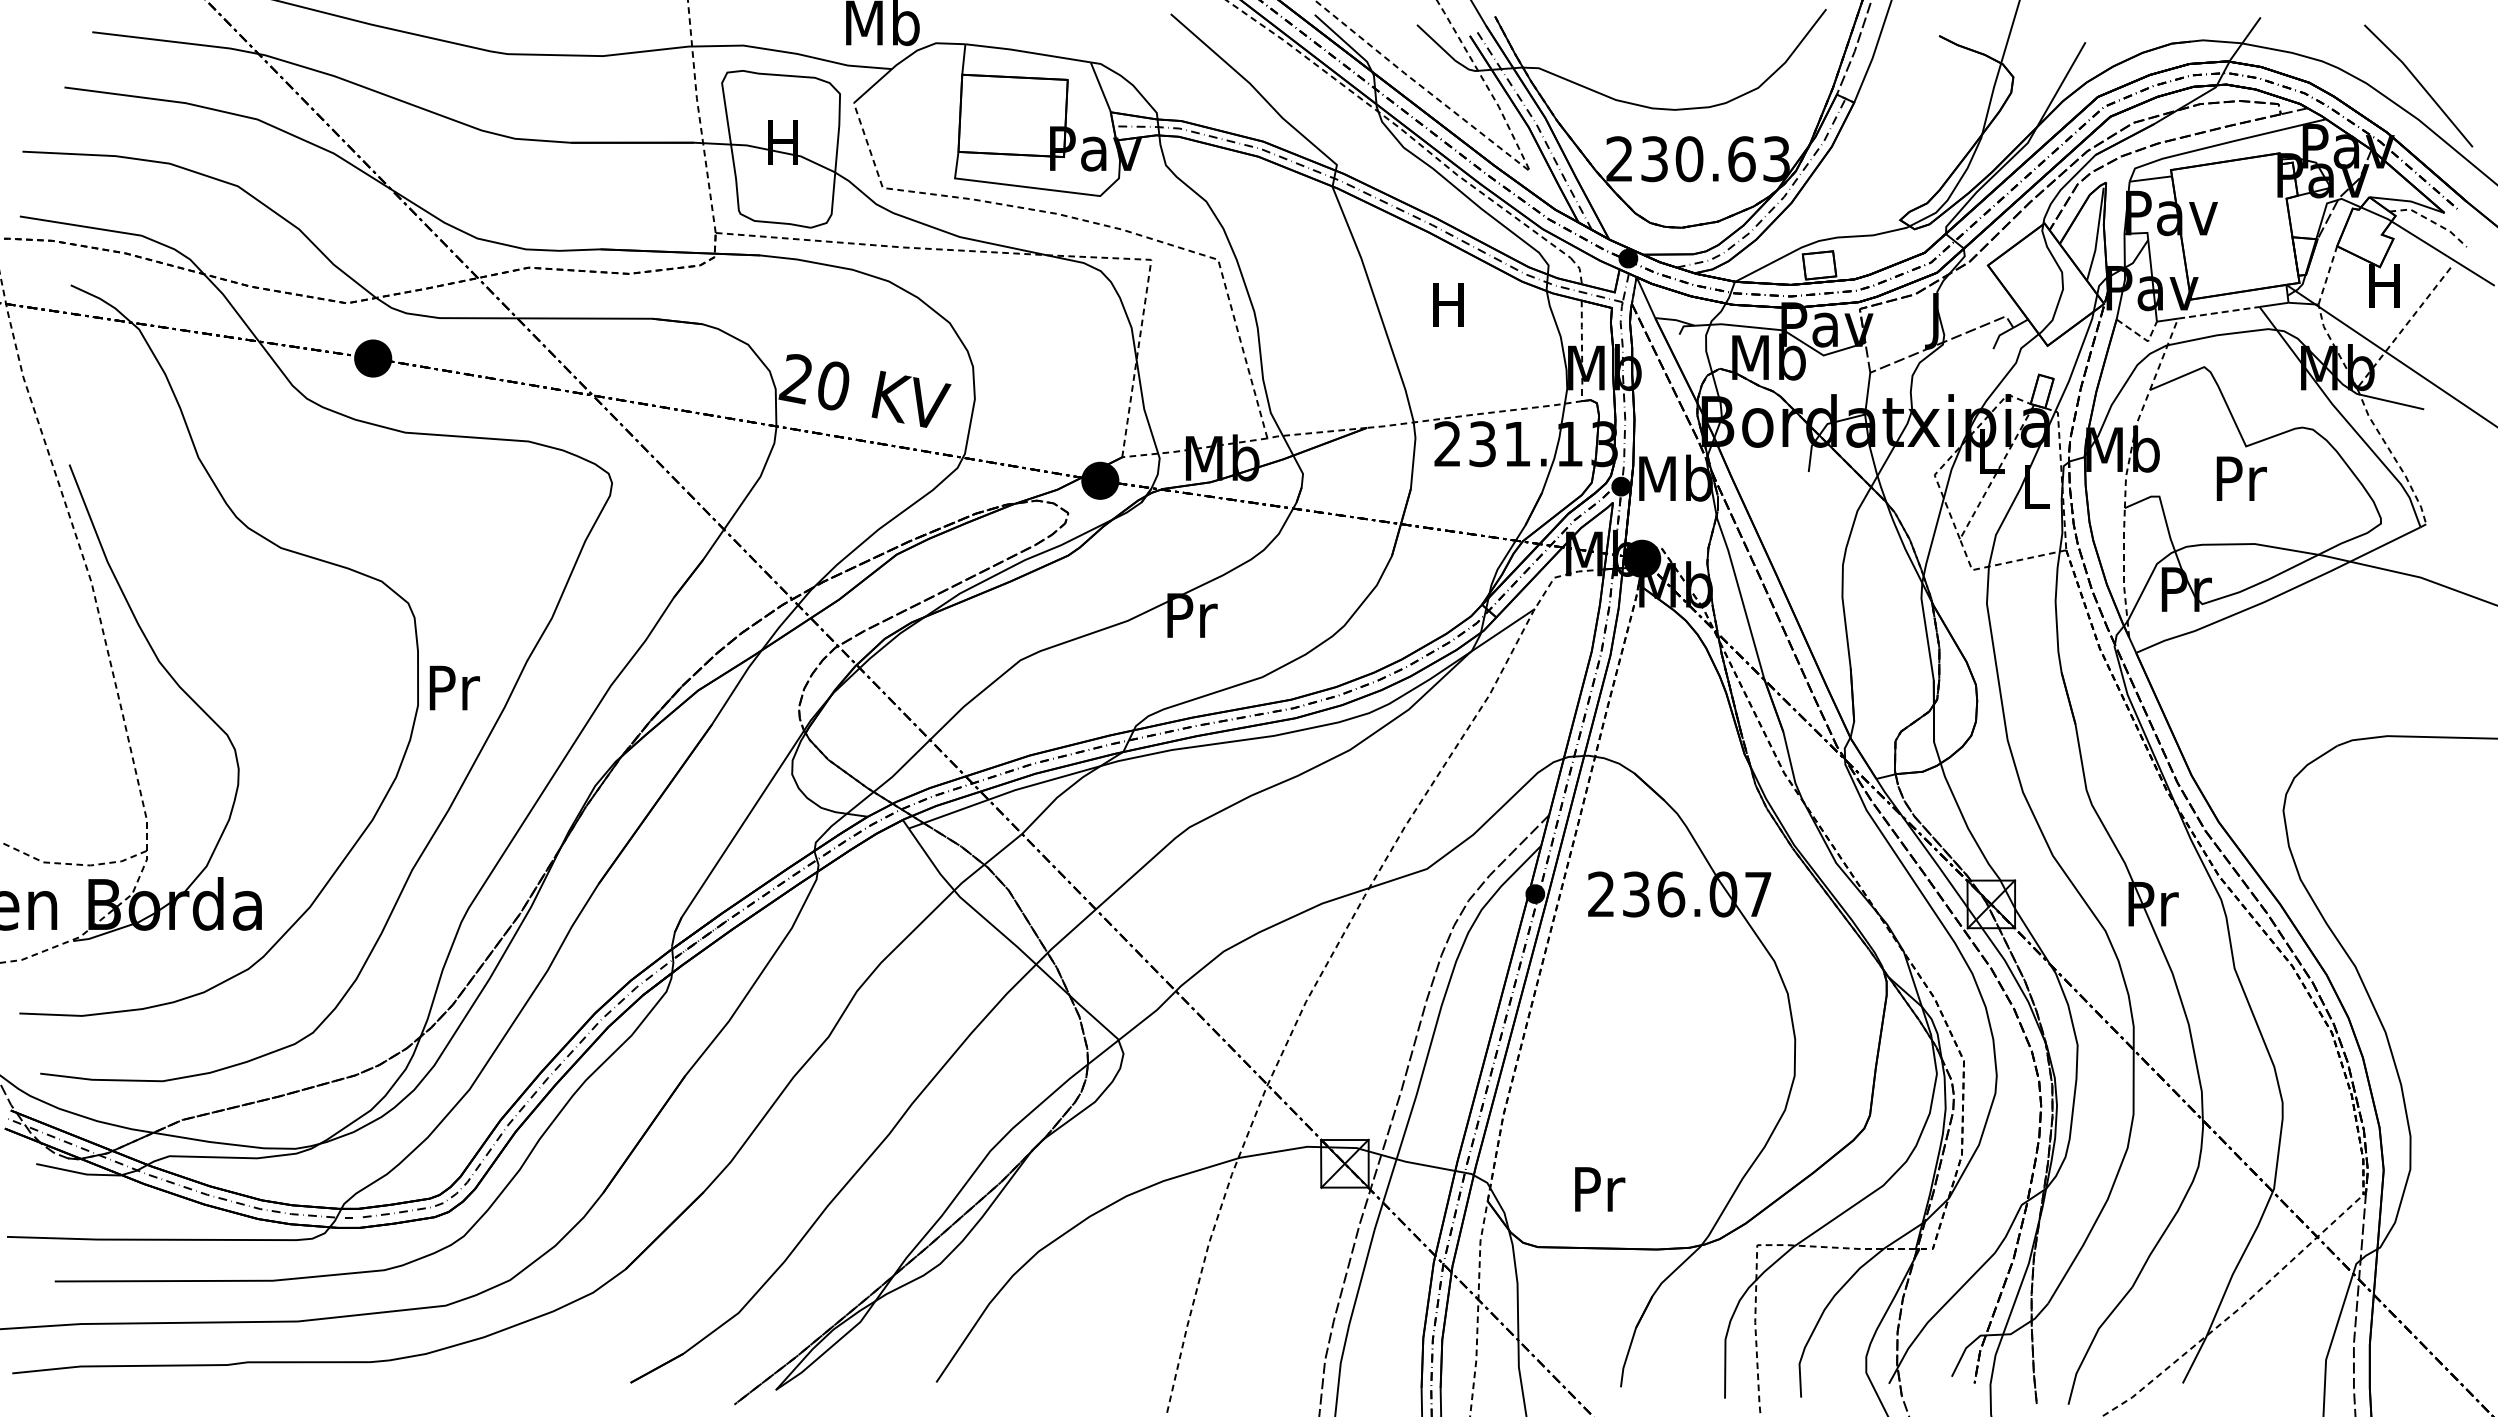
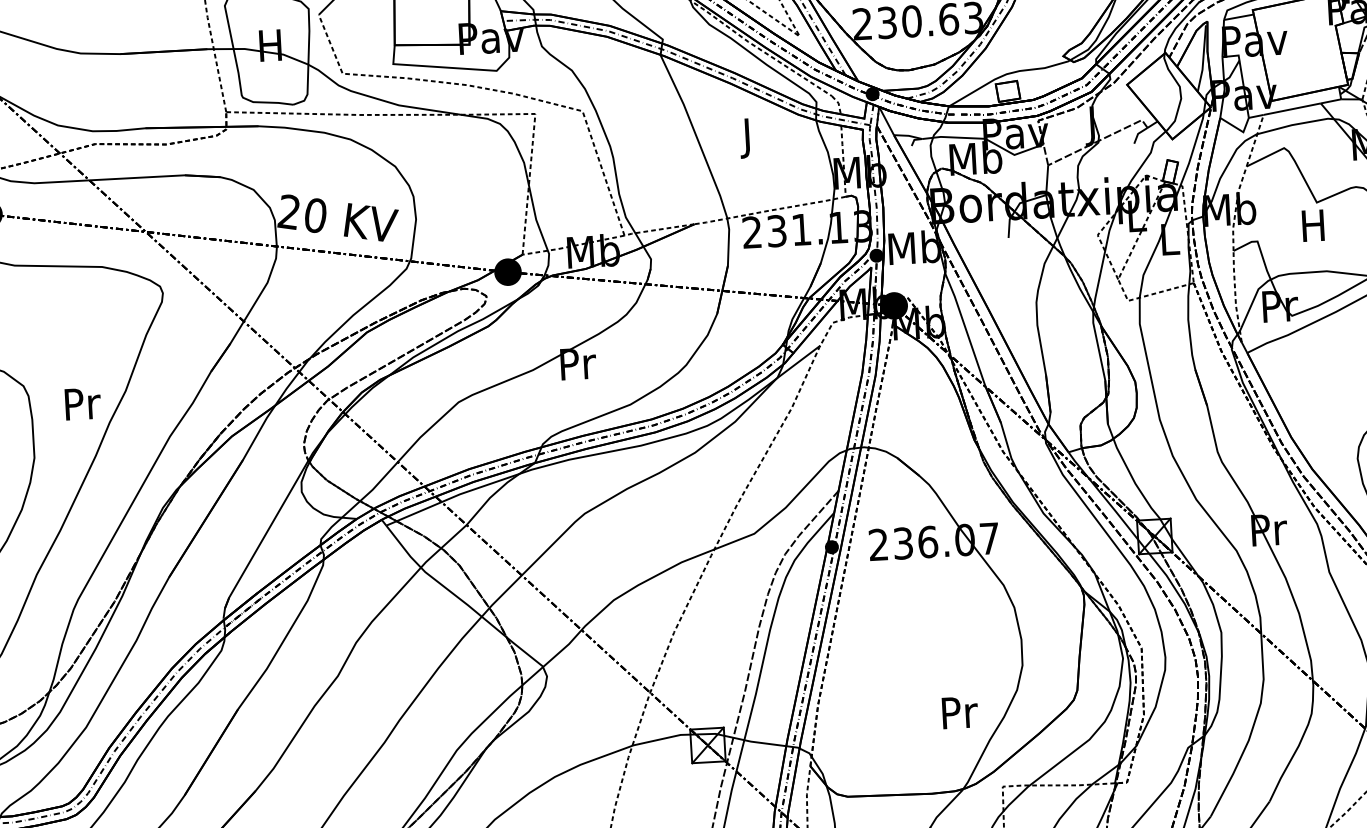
text: (1448, 311) -> (747, 138), H -> J
line: (2219, 312) -> (1292, 108), dashed -> solid
line: (2141, 336) -> (1238, 128), dashed -> solid
text: (2241, 478) -> (1314, 225), Pr -> H
text: (454, 687) -> (82, 403), moved
text: (1600, 1189) -> (960, 712), moved

